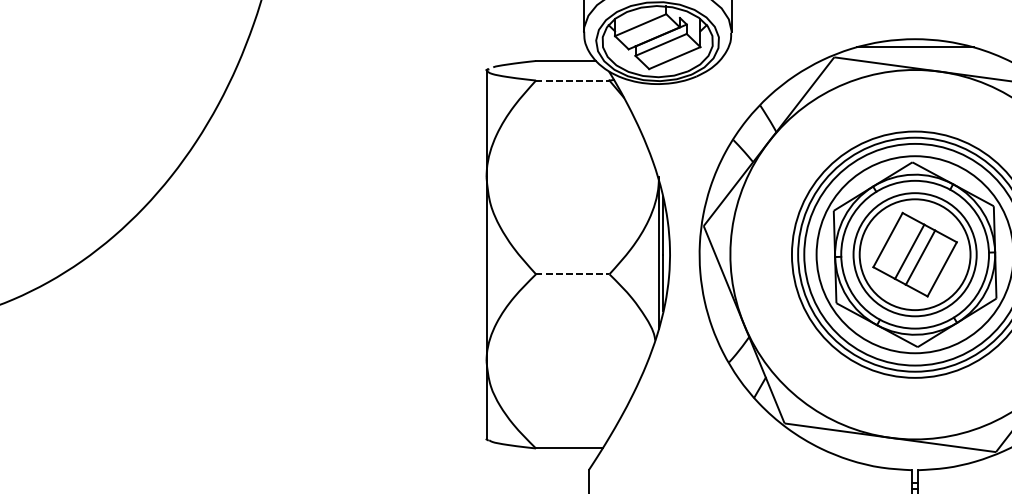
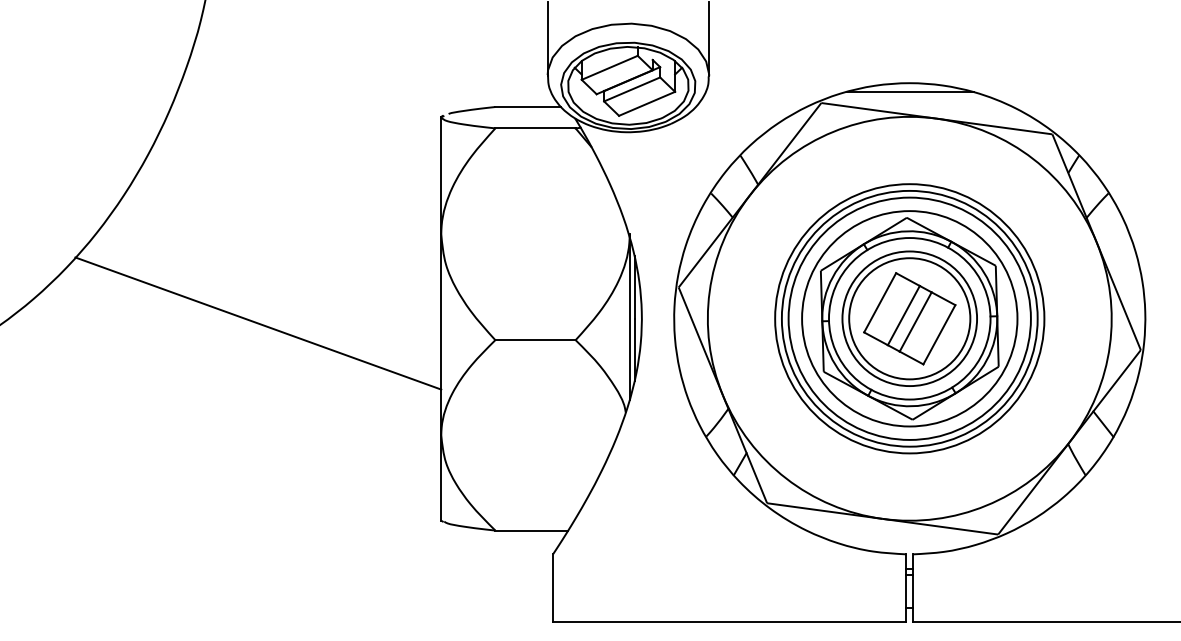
line: (573, 80) -> (536, 128), dashed -> solid
line: (319, 259) -> (258, 323), added
line: (573, 274) -> (536, 340), dashed -> solid

